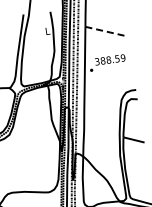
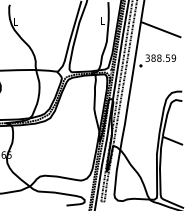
line: (106, 31) -> (161, 29), dashed -> solid

